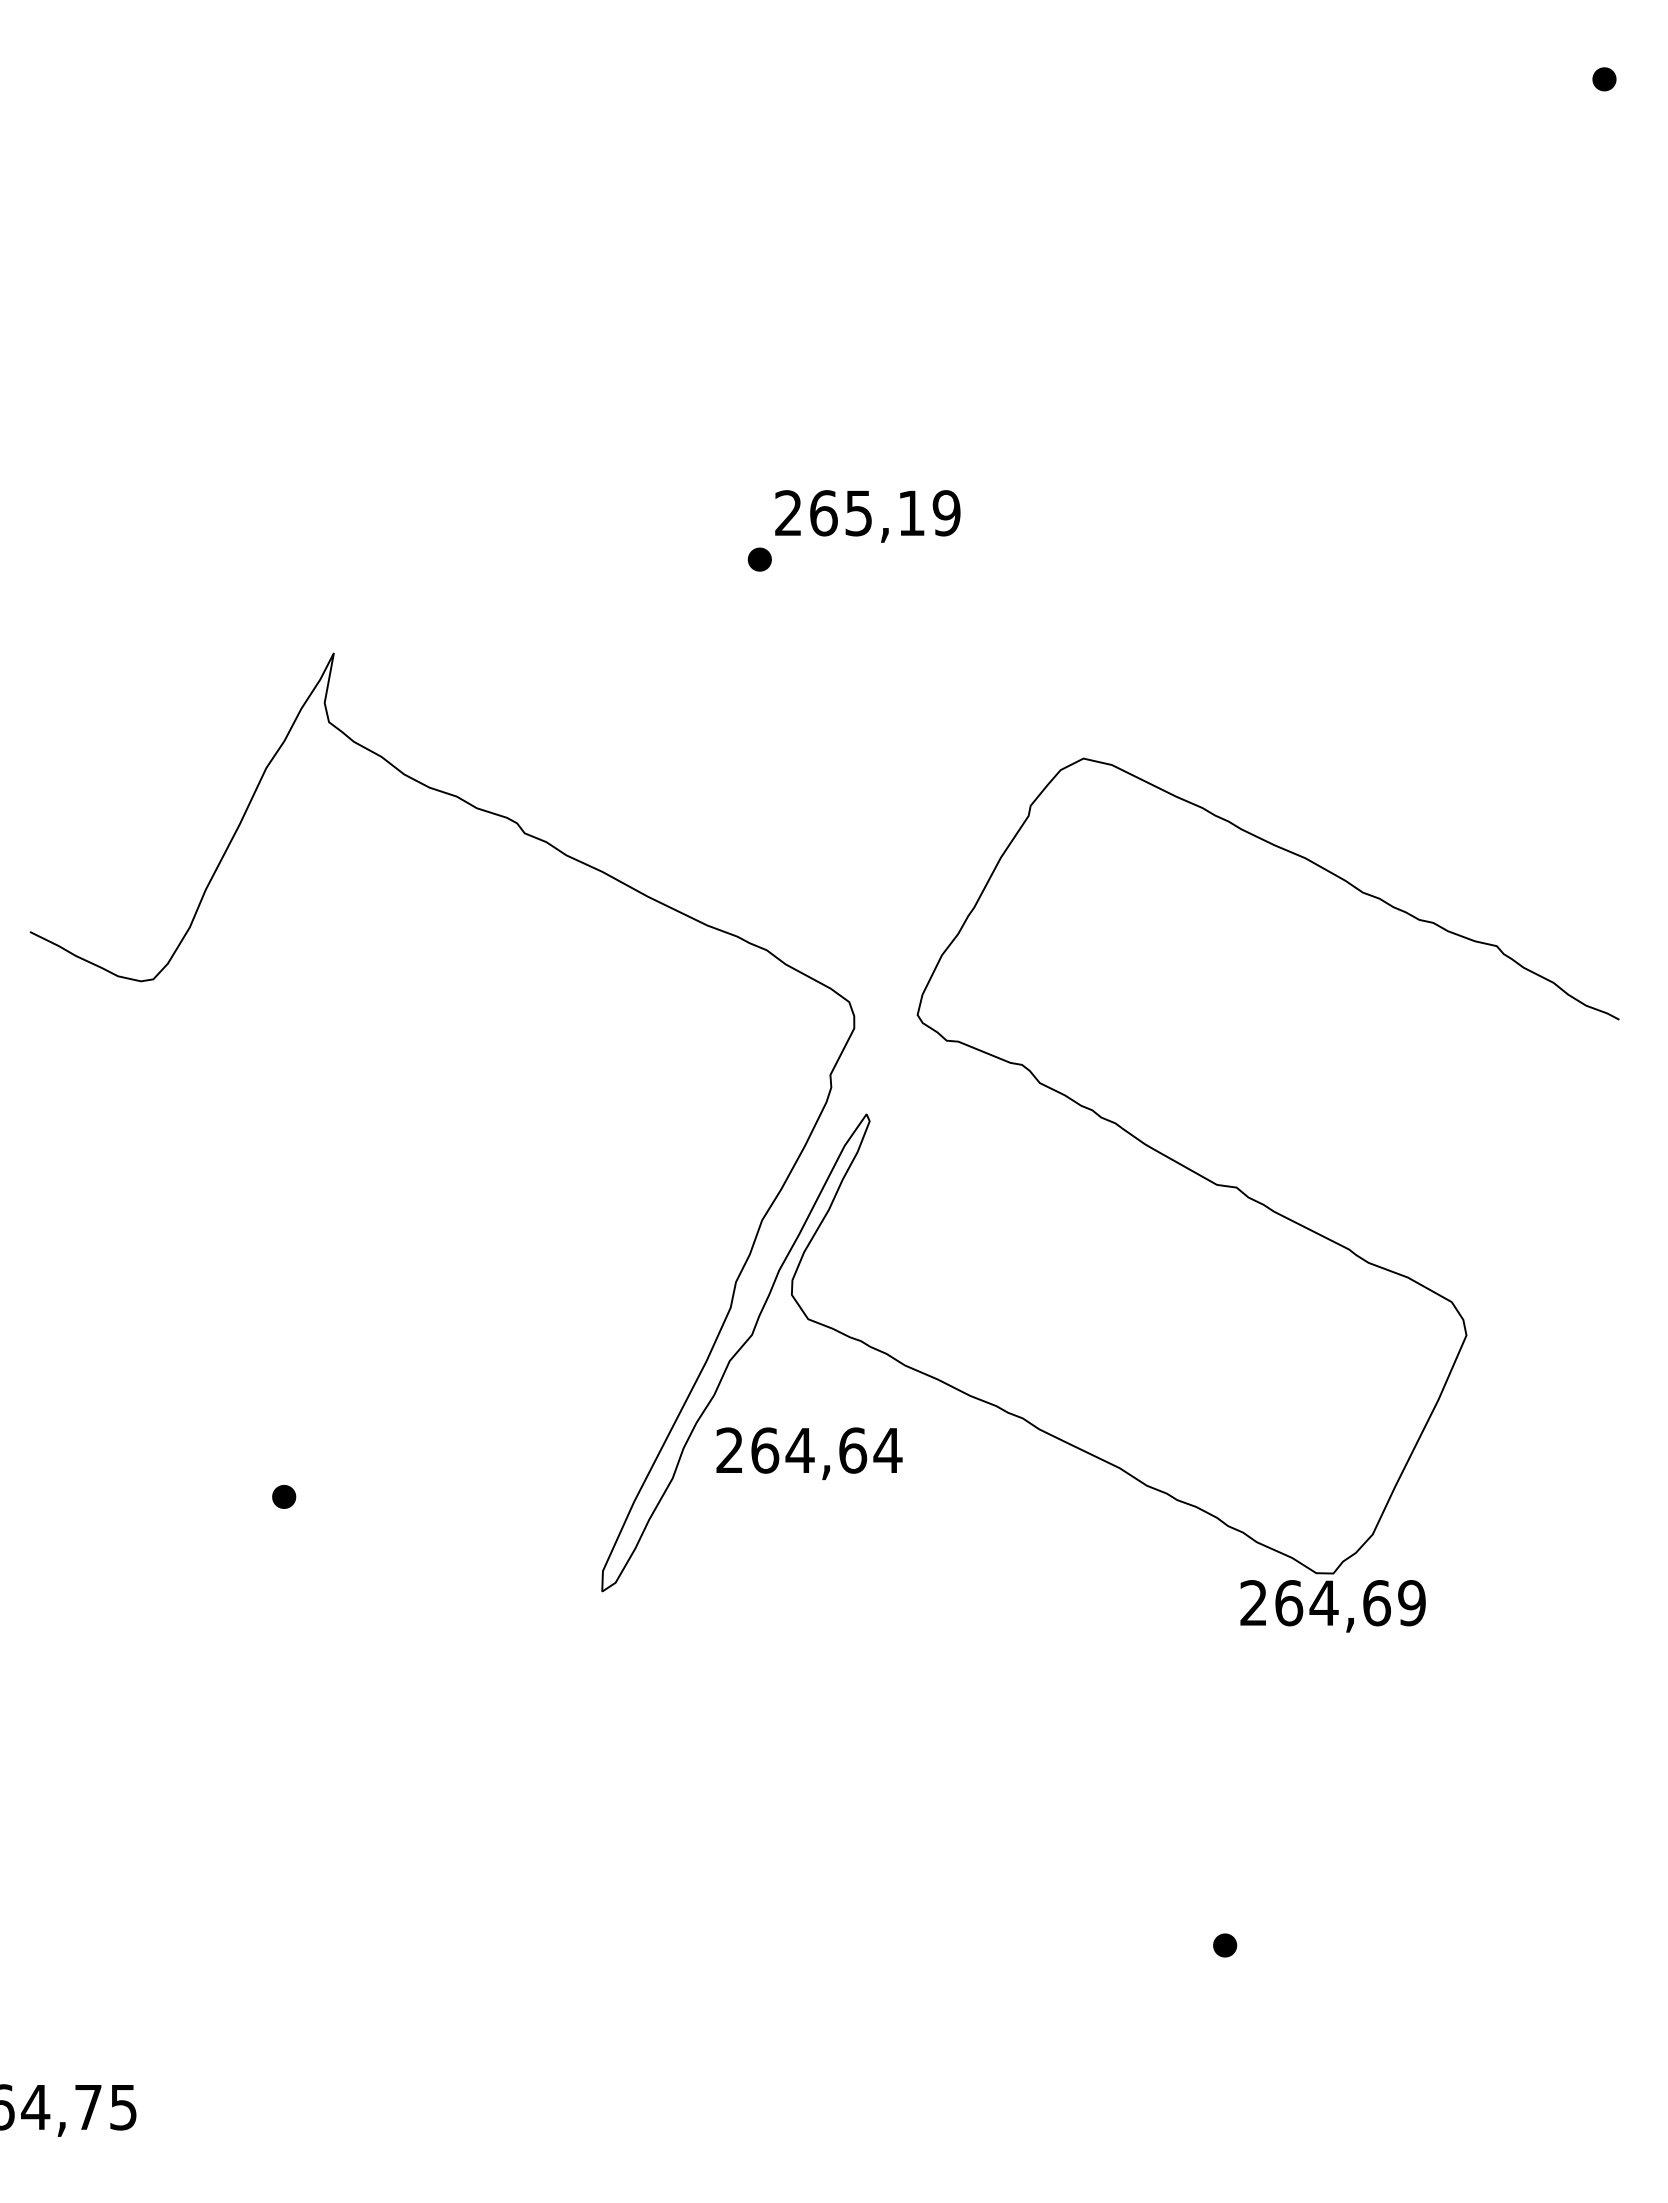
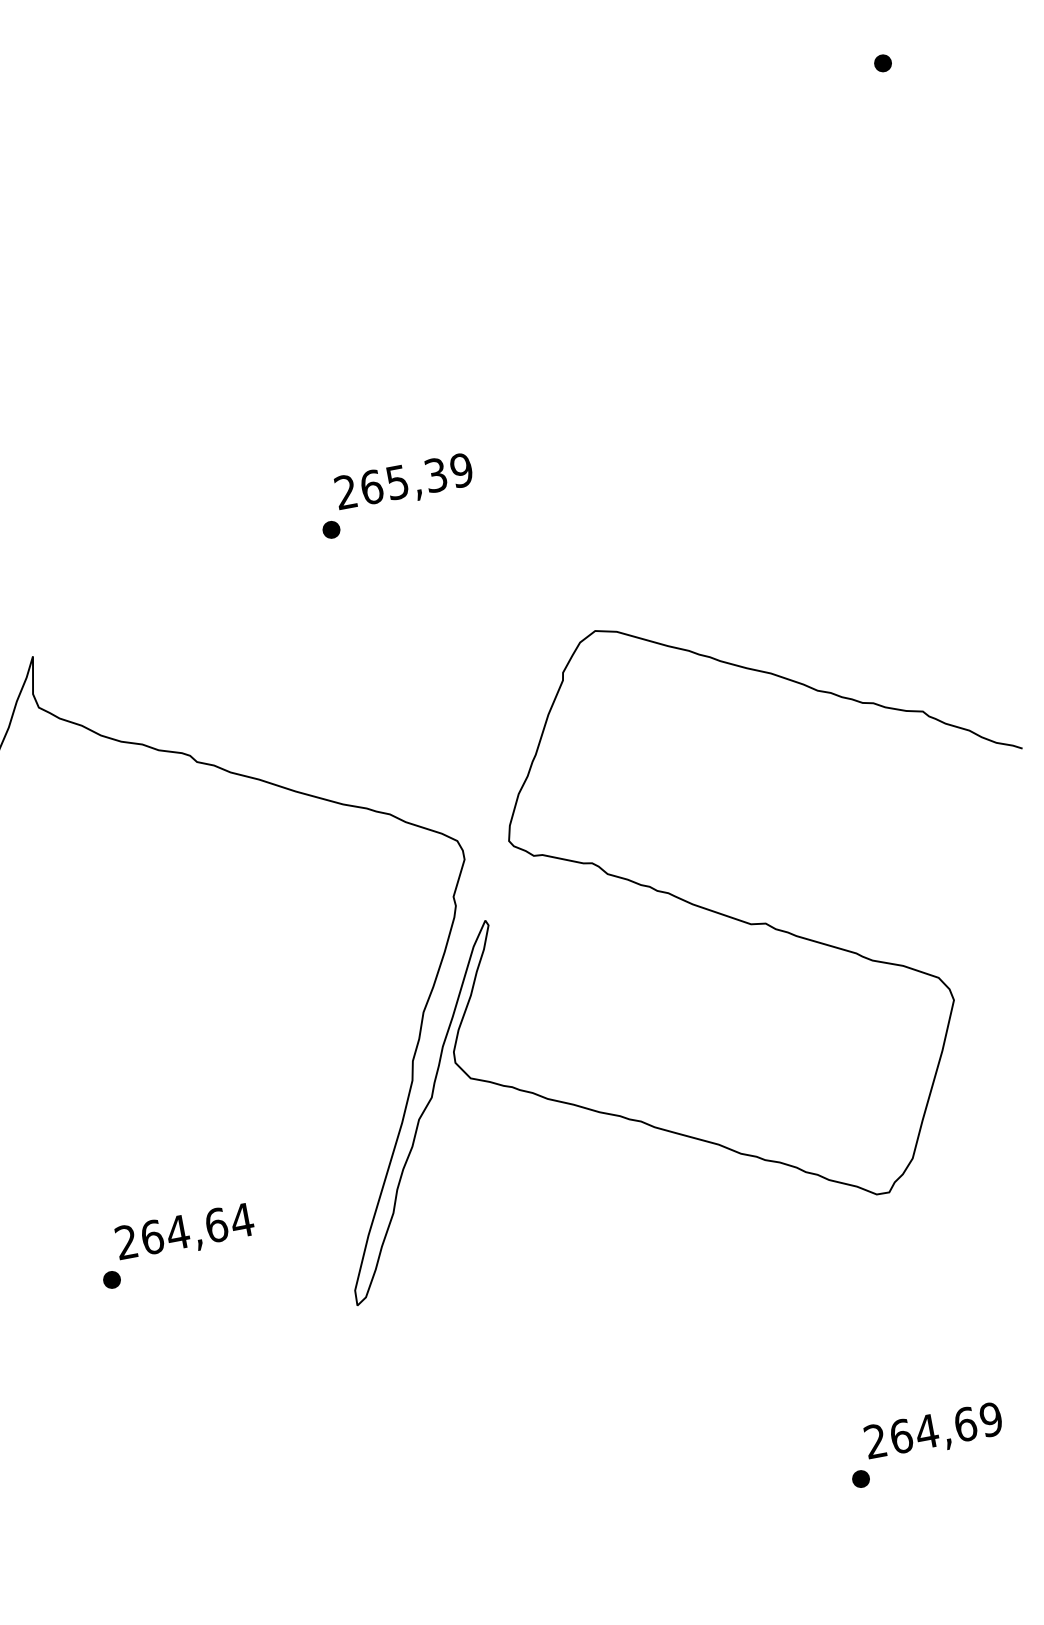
text: (911, 513) -> (435, 475), 265,19 -> 265,39
text: (809, 1453) -> (185, 1233), moved
text: (1332, 1606) -> (933, 1432), moved

